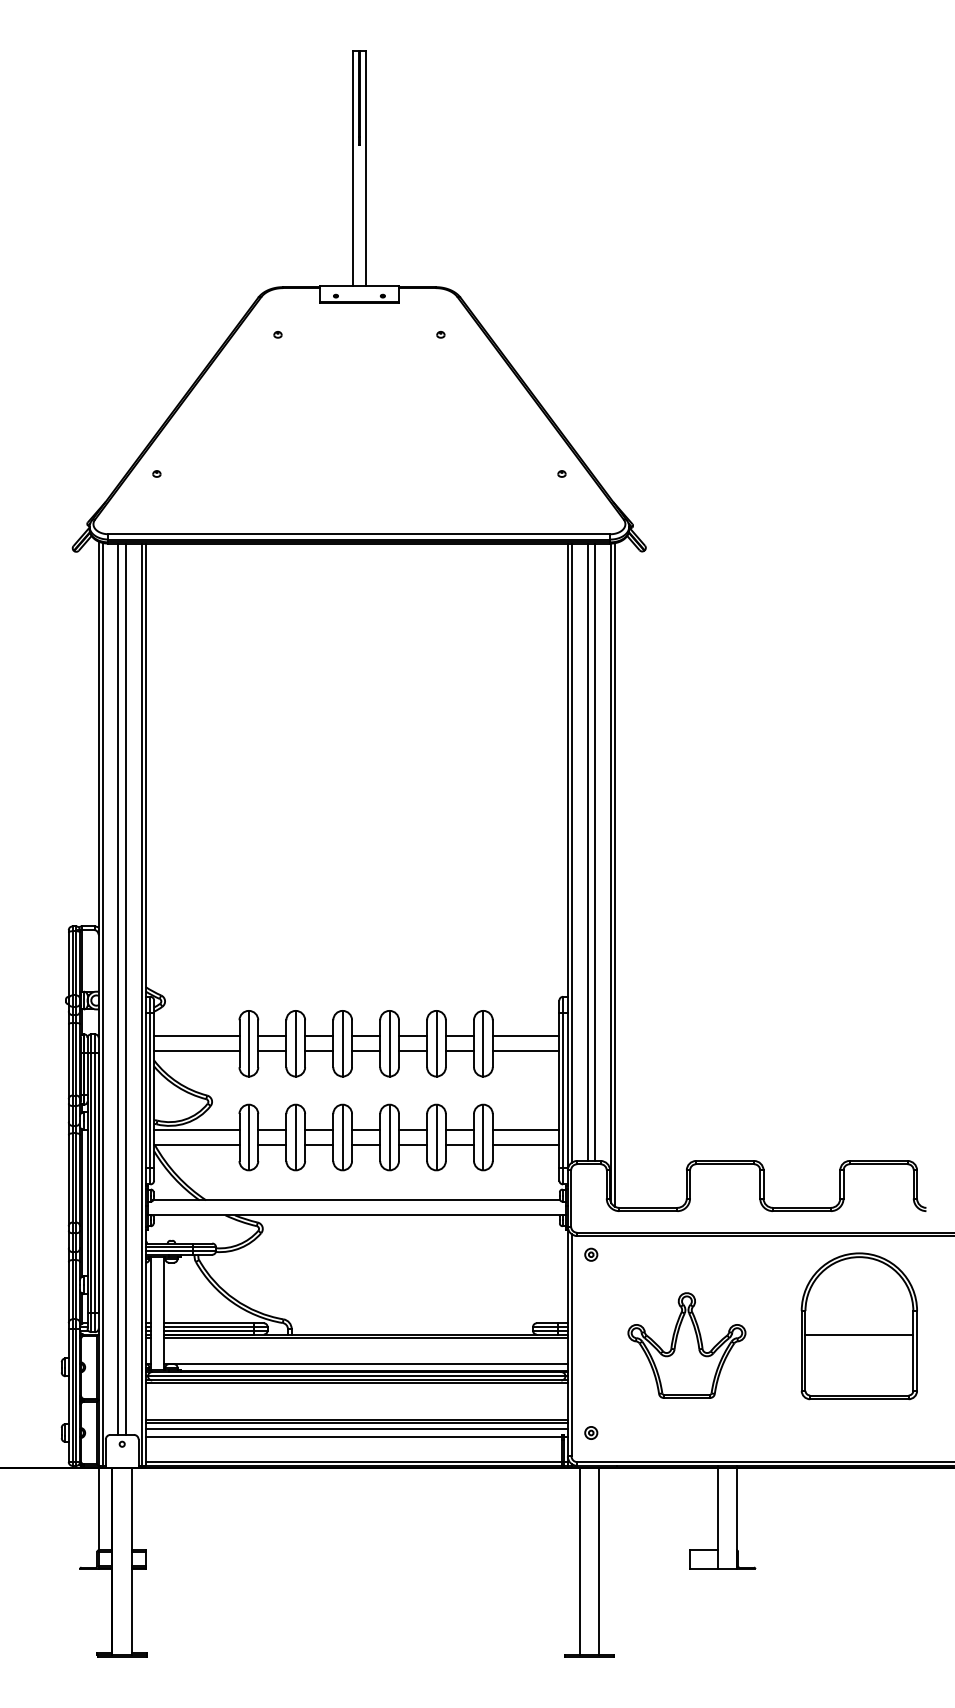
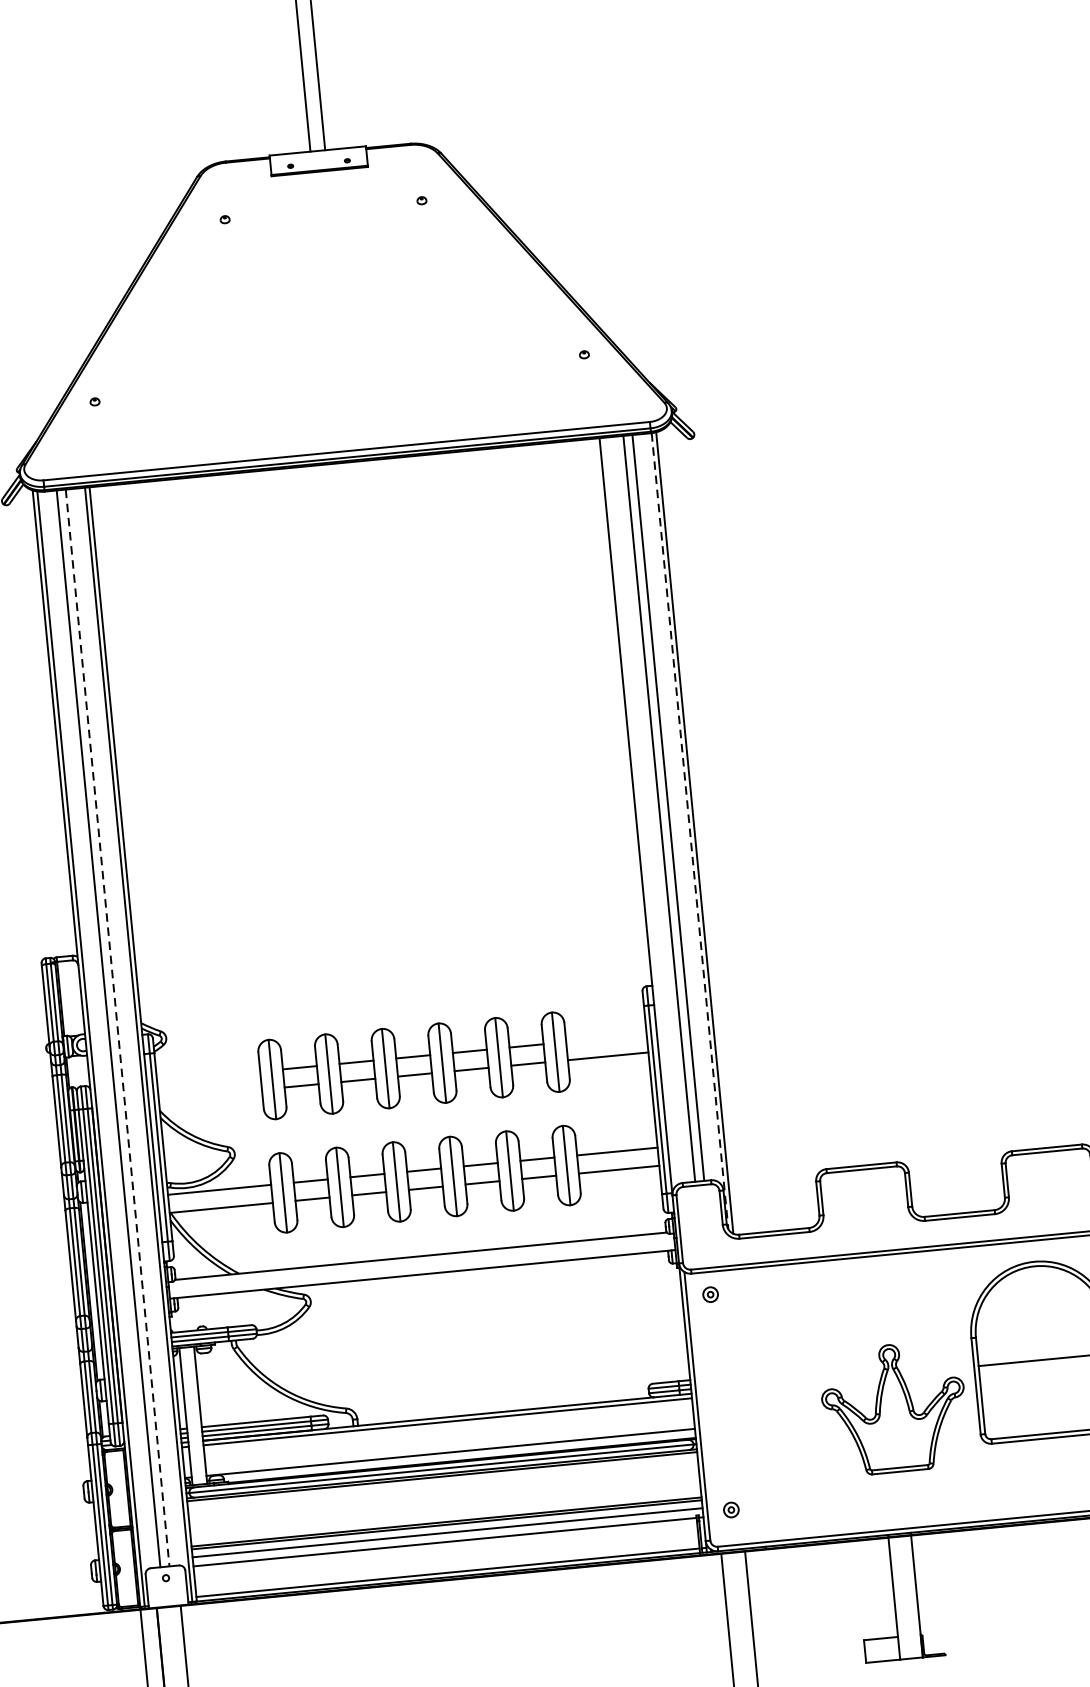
line: (571, 852) -> (639, 810), removed
line: (610, 873) -> (689, 831), solid -> dashed
line: (125, 989) -> (117, 1028), solid -> dashed
line: (196, 1036) -> (208, 1076), removed
line: (525, 1036) -> (605, 1038), removed
line: (196, 1051) -> (210, 1095), removed
part: (686, 1345) -> (893, 1408), moved

